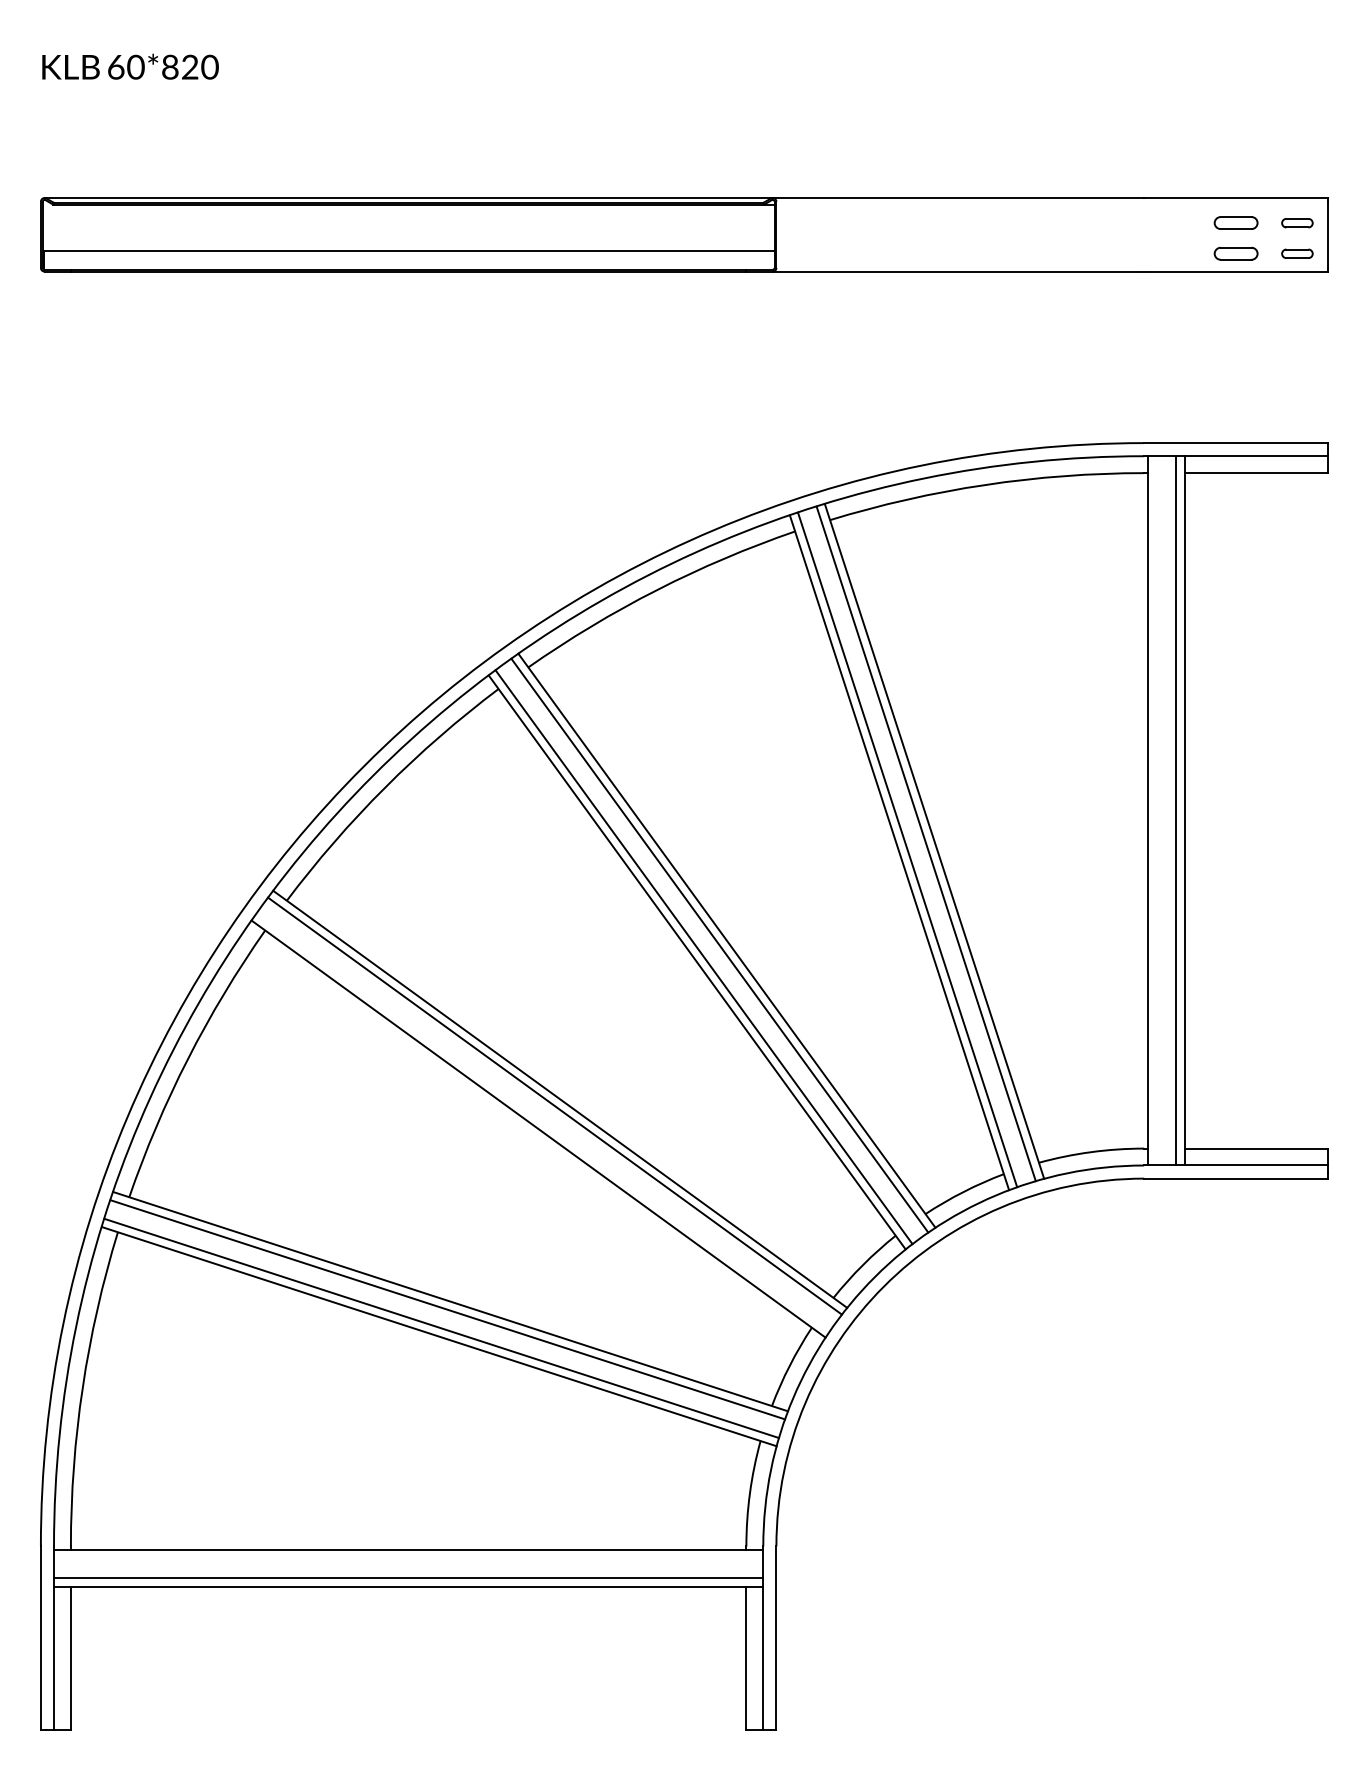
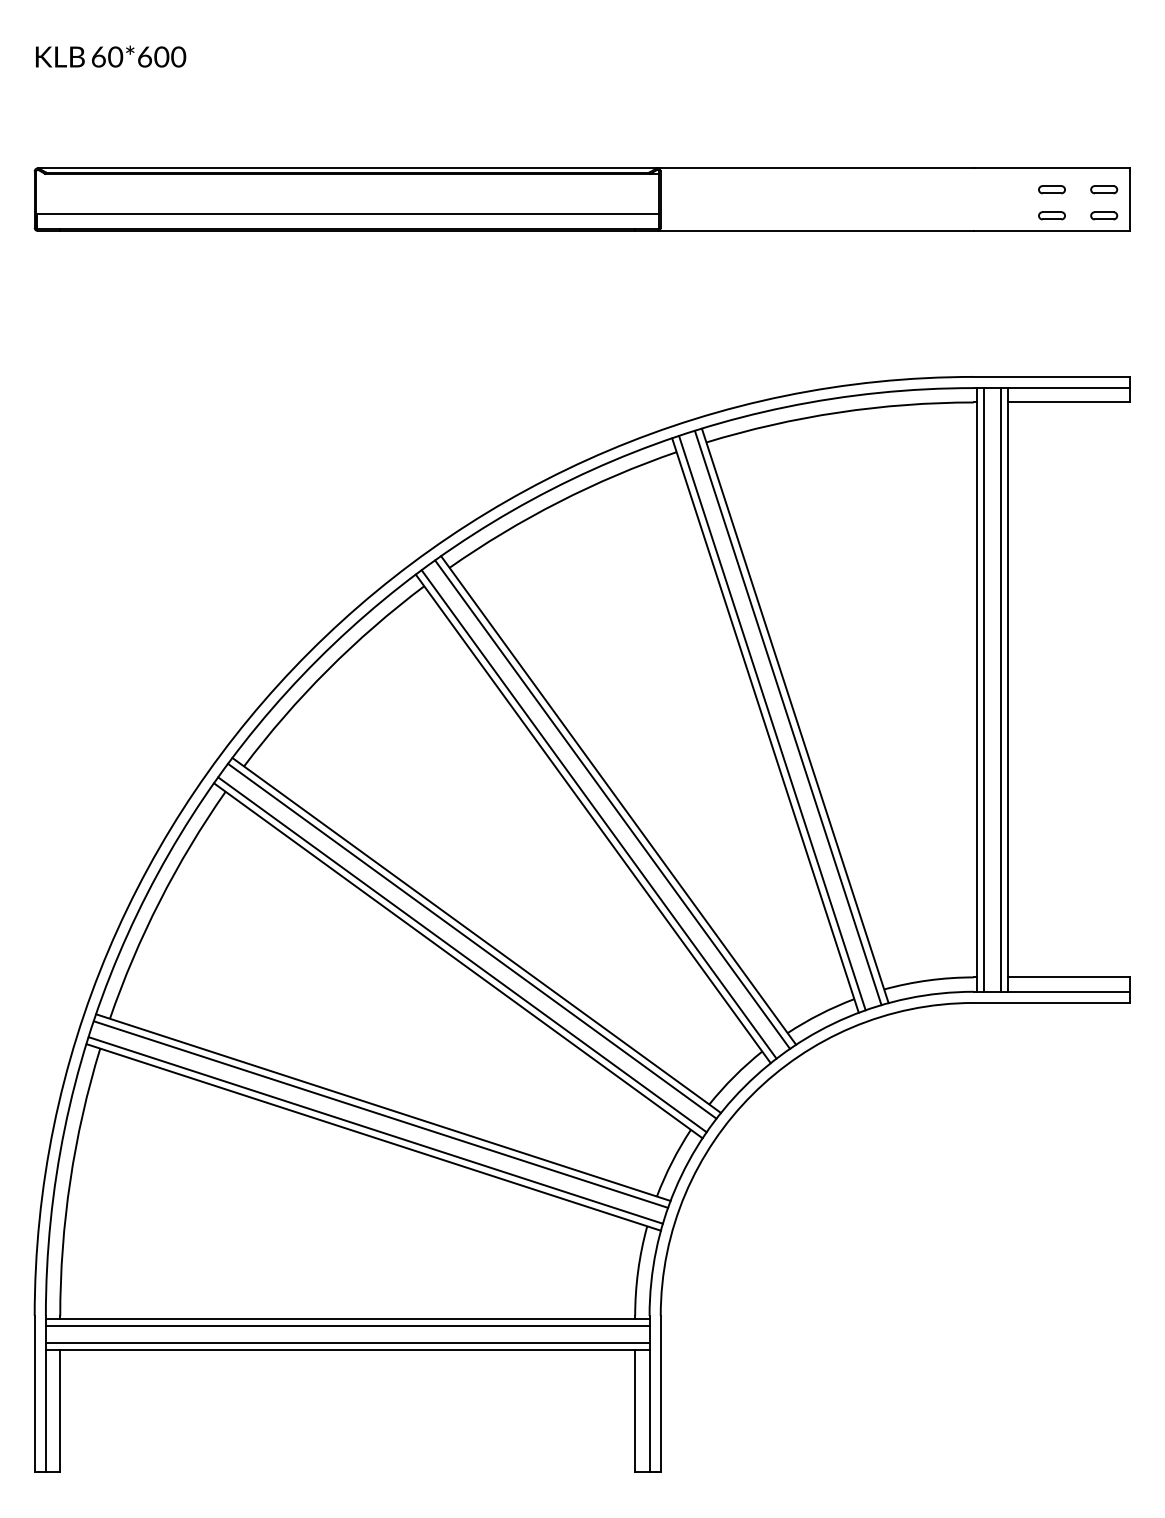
text: (180, 66) -> (153, 56), 60*820 -> 60*600
part: (1235, 222) -> (1051, 189), size x0.71
part: (1235, 253) -> (1051, 215), size x0.71
line: (1156, 810) -> (984, 689), added
line: (543, 1121) -> (462, 954), added
line: (408, 1558) -> (347, 1326), added

